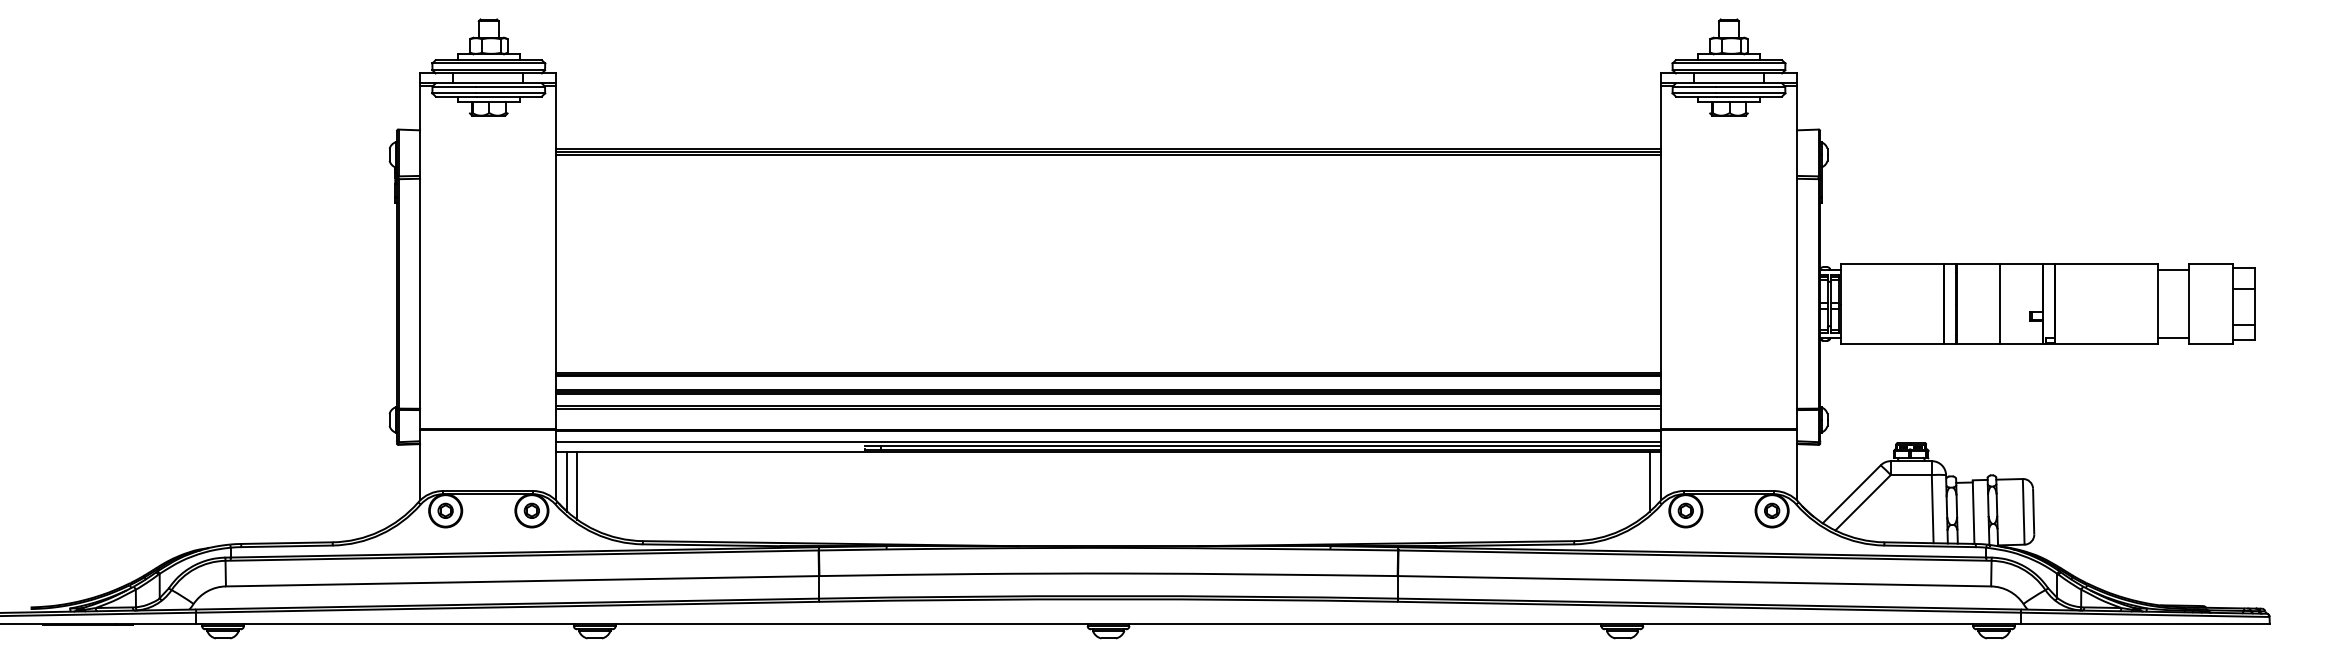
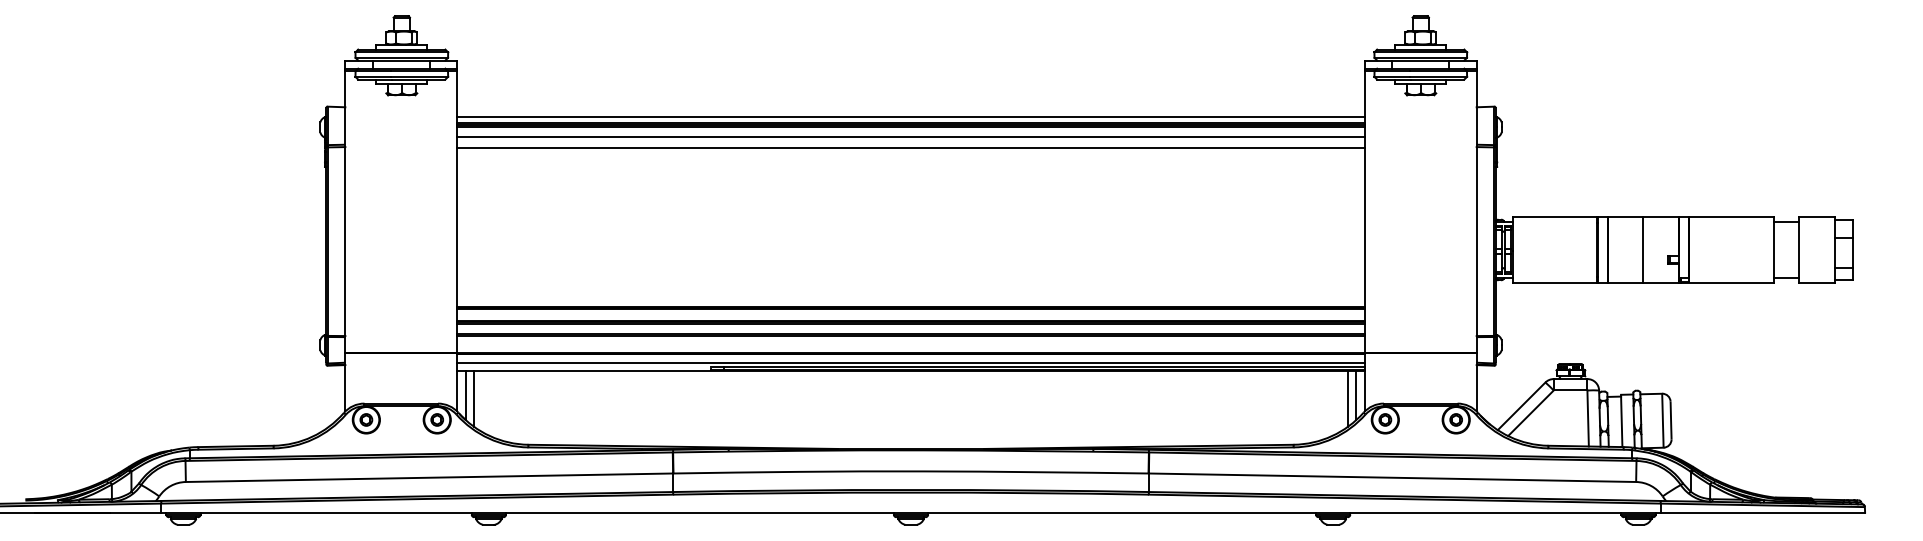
line: (1108, 142) -> (910, 117), added
line: (1108, 166) -> (910, 136), added
line: (1108, 179) -> (910, 147), added
line: (1640, 485) -> (1348, 399), added

